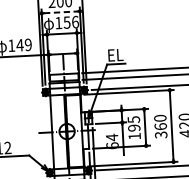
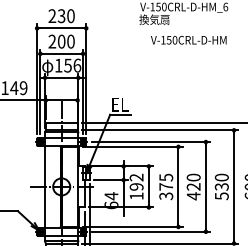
line: (60, 12) -> (61, 53), dashed -> solid
text: (133, 119) -> (136, 177), 195 -> 192
text: (160, 121) -> (166, 181), 360 -> 375

